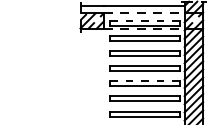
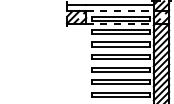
line: (145, 20) -> (121, 17), dashed -> solid
line: (145, 81) -> (121, 67), dashed -> solid

